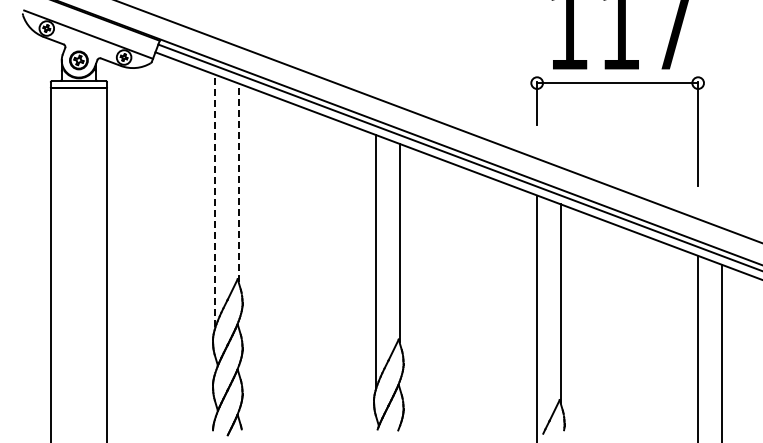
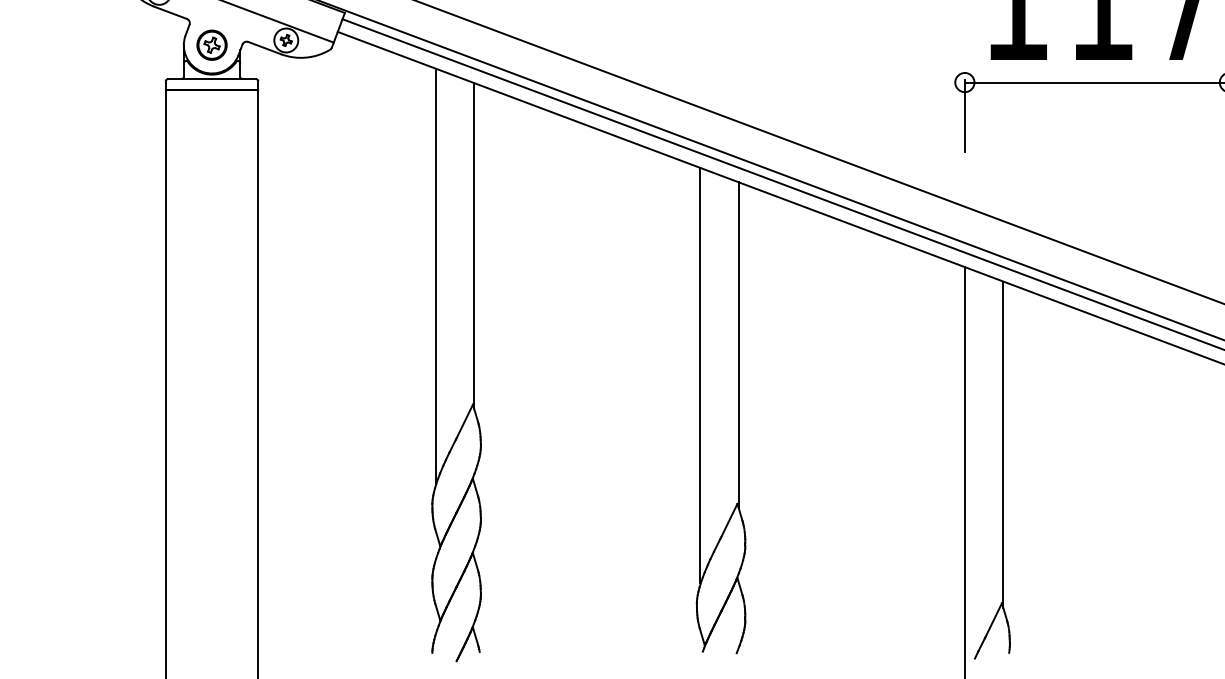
line: (238, 182) -> (474, 245), dashed -> solid
line: (215, 200) -> (436, 275), dashed -> solid

